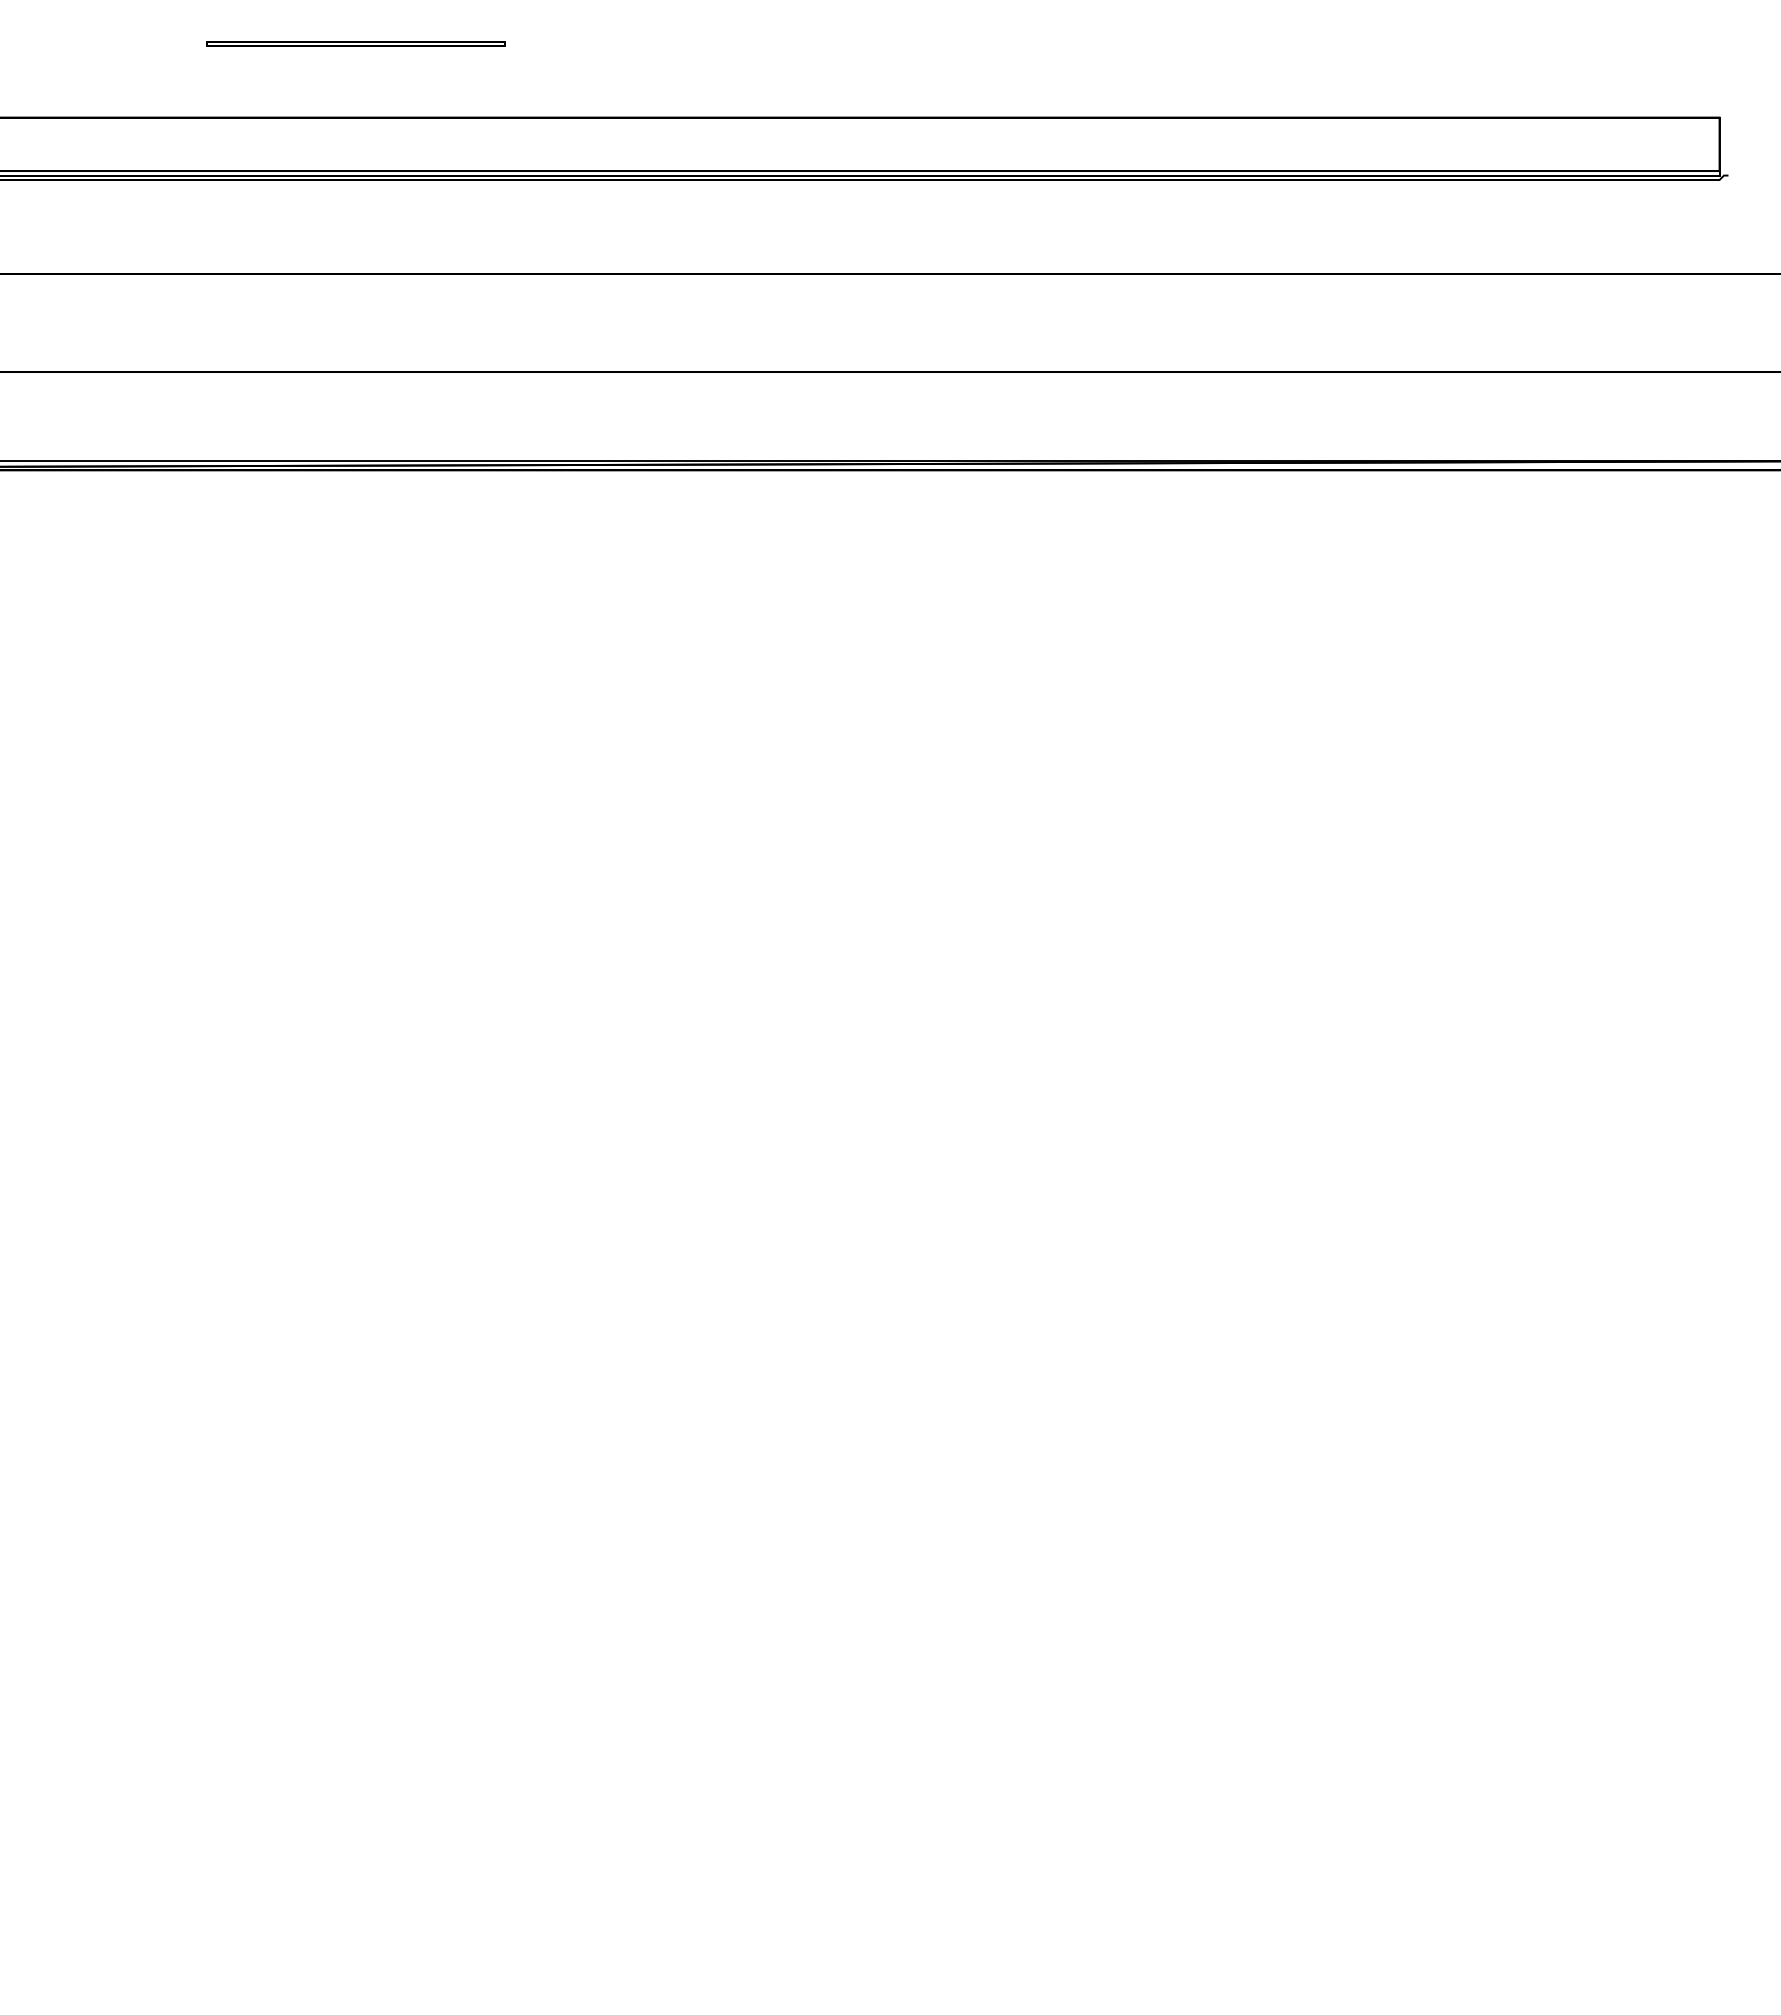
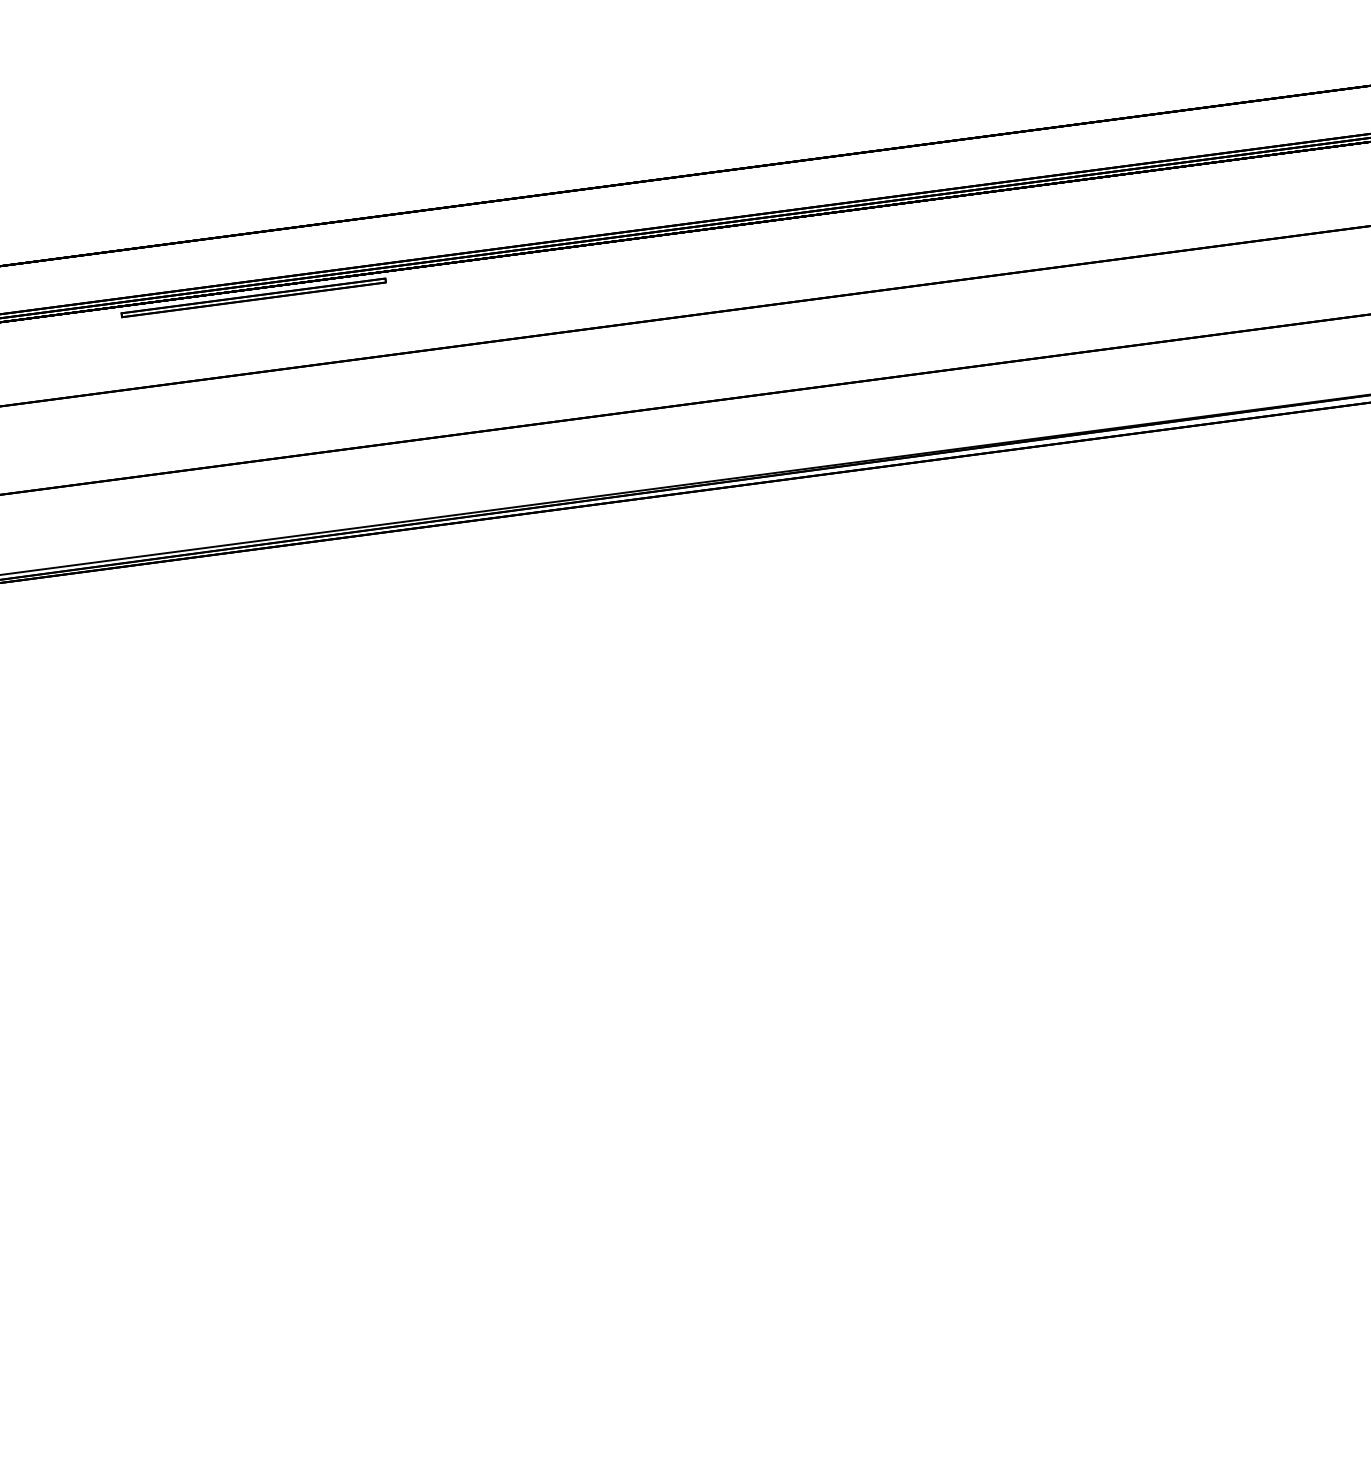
part: (355, 43) -> (253, 297), moved

